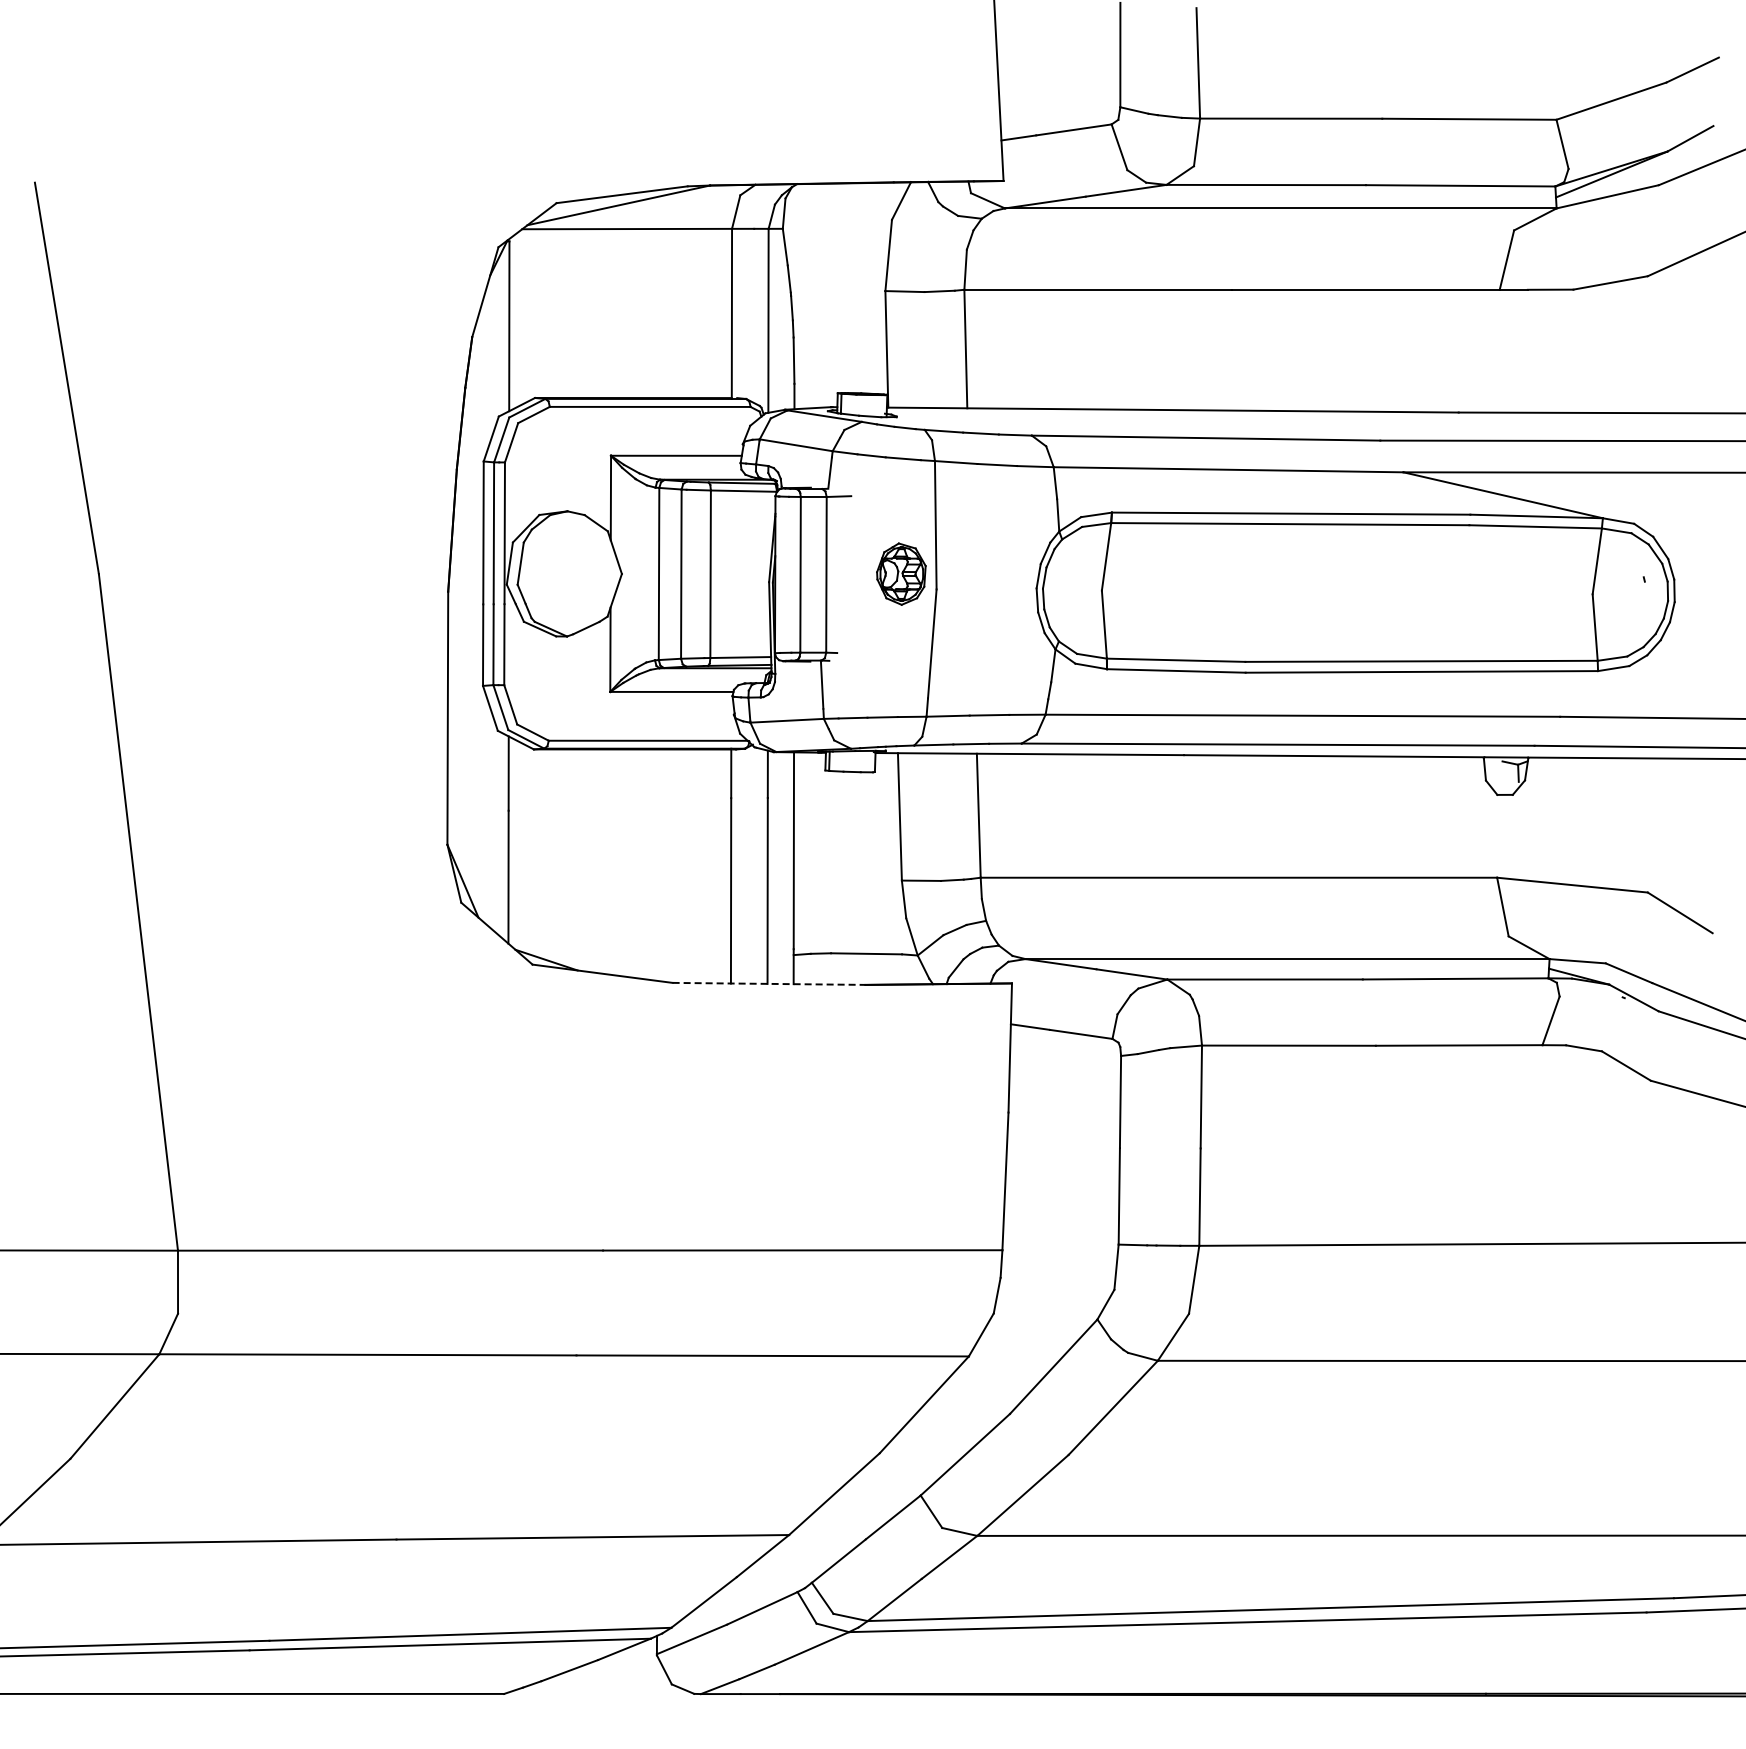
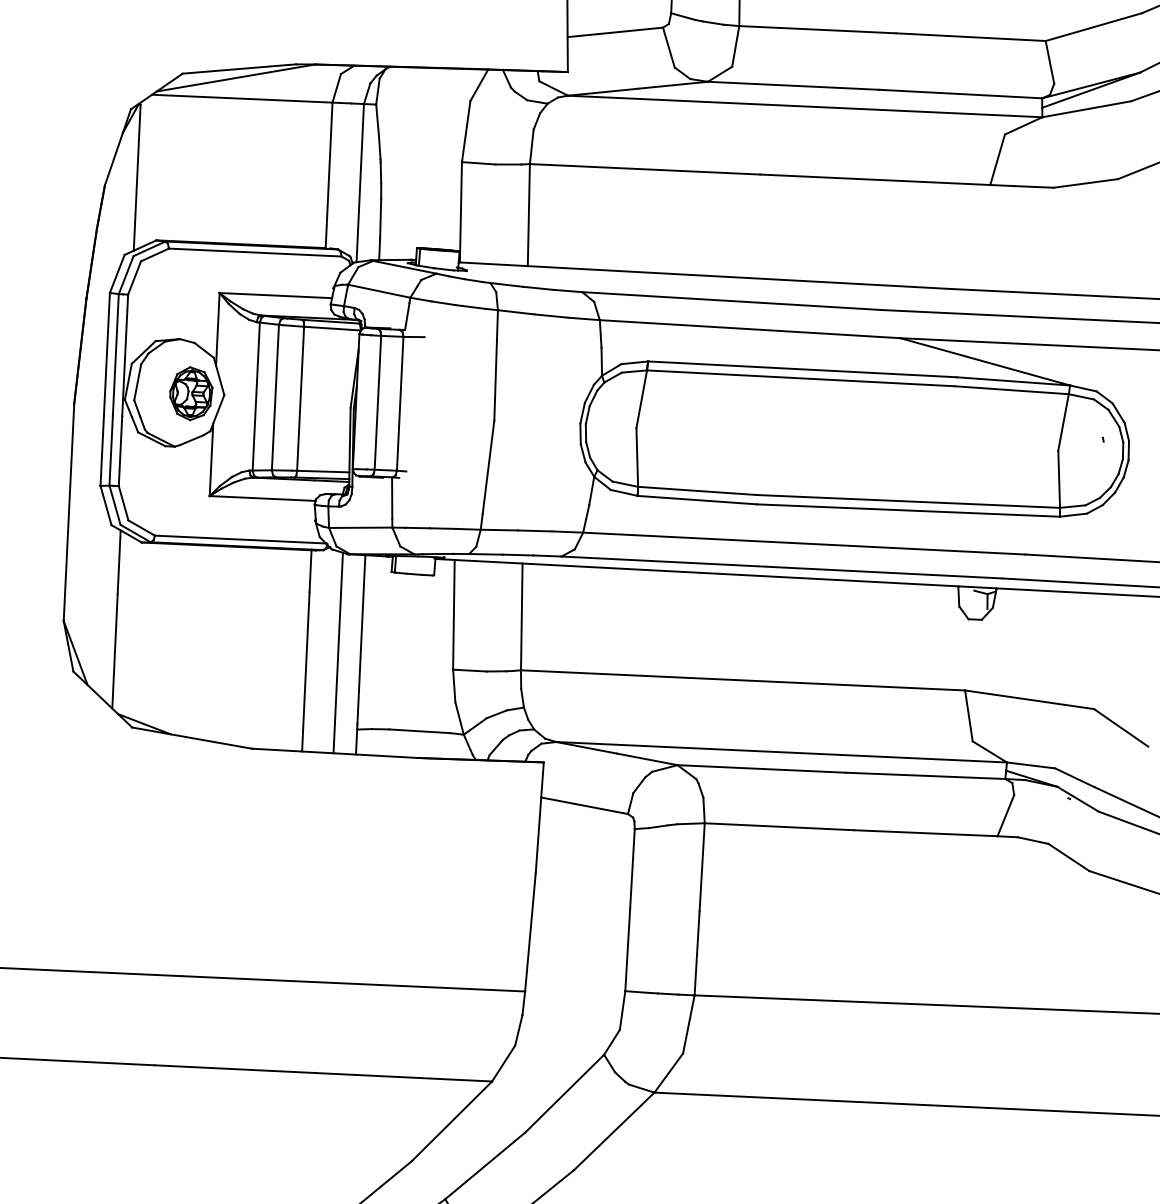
part: (901, 573) -> (191, 393), moved
line: (769, 983) -> (335, 753), dashed -> solid

